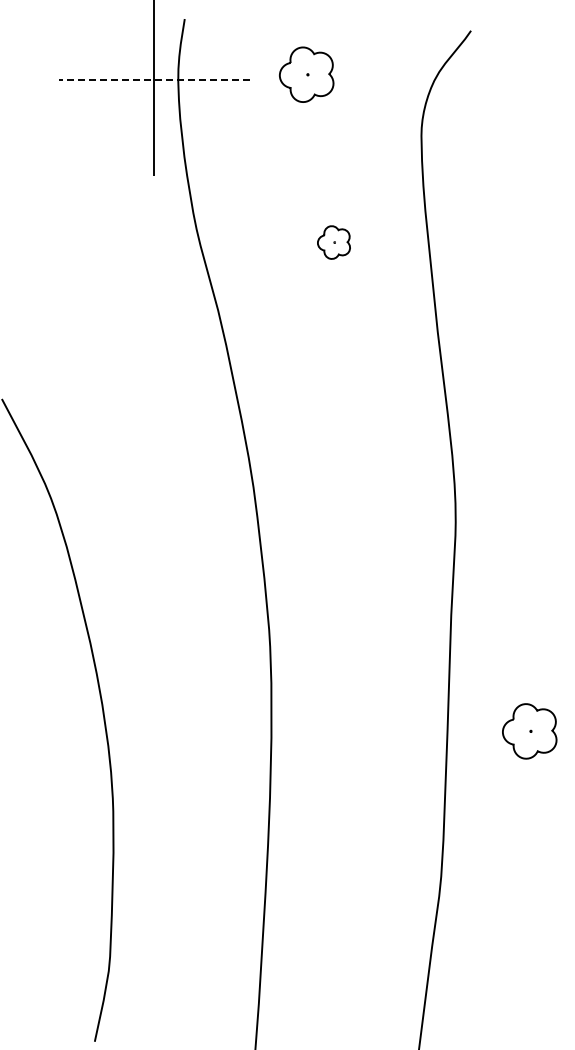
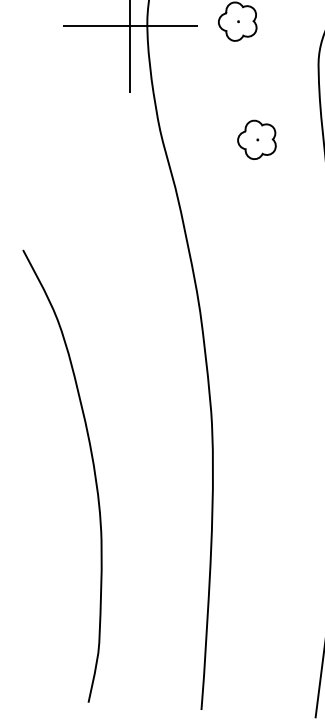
line: (154, 80) -> (130, 25), dashed -> solid
part: (333, 242) -> (256, 139), size x1.67

